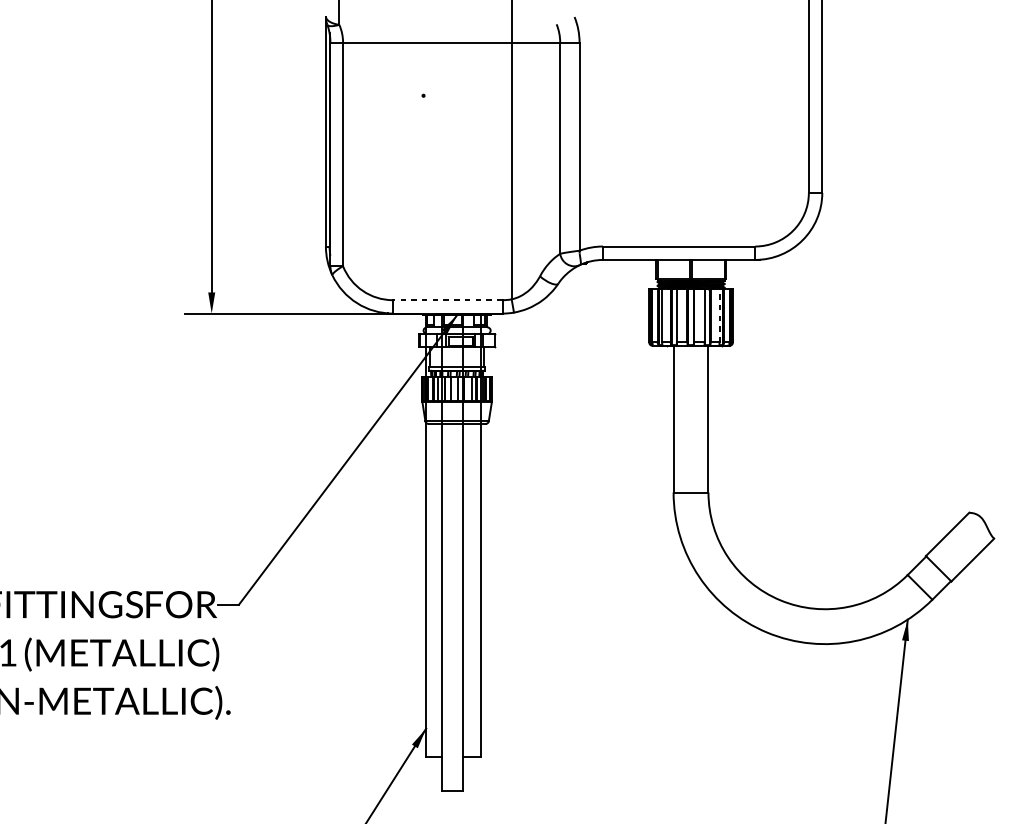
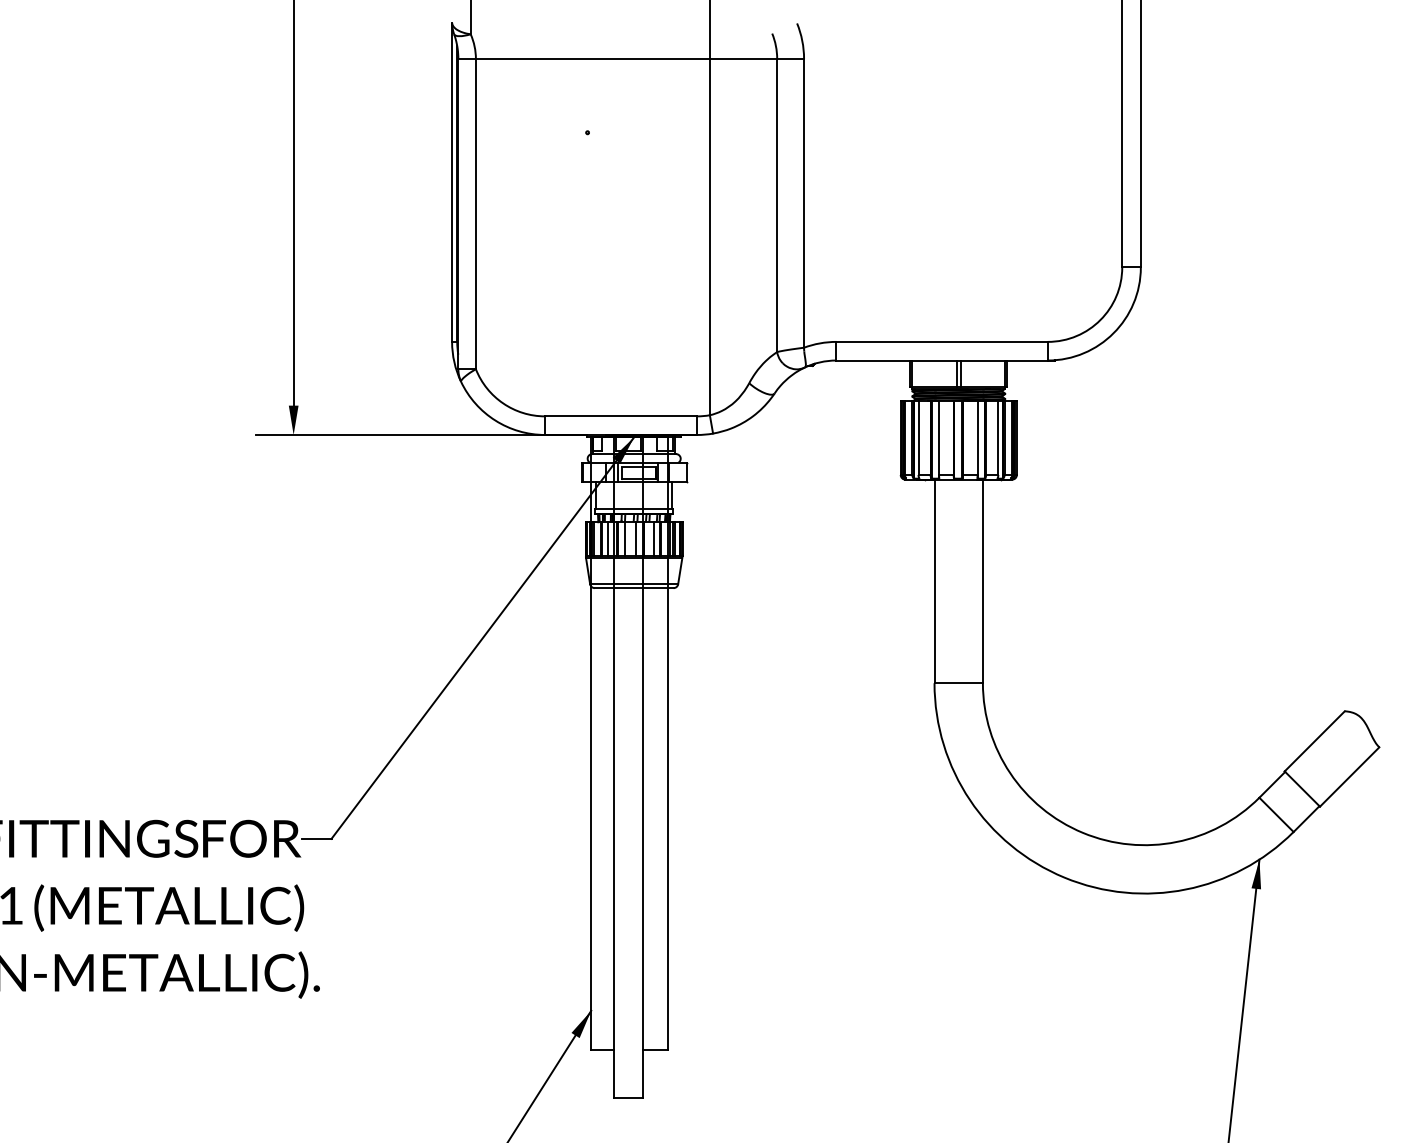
line: (447, 300) -> (621, 416), dashed -> solid
line: (719, 315) -> (998, 437), dashed -> solid

